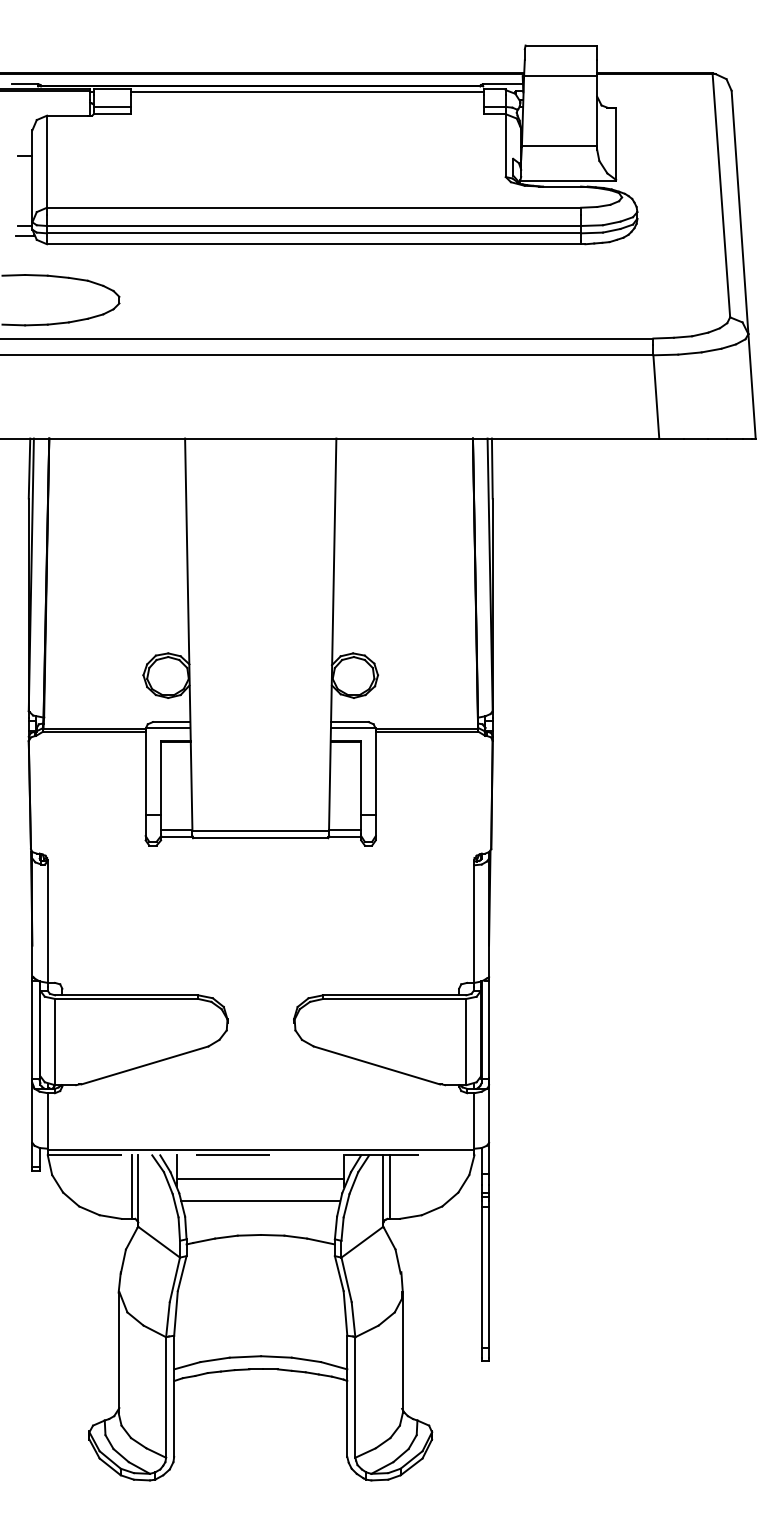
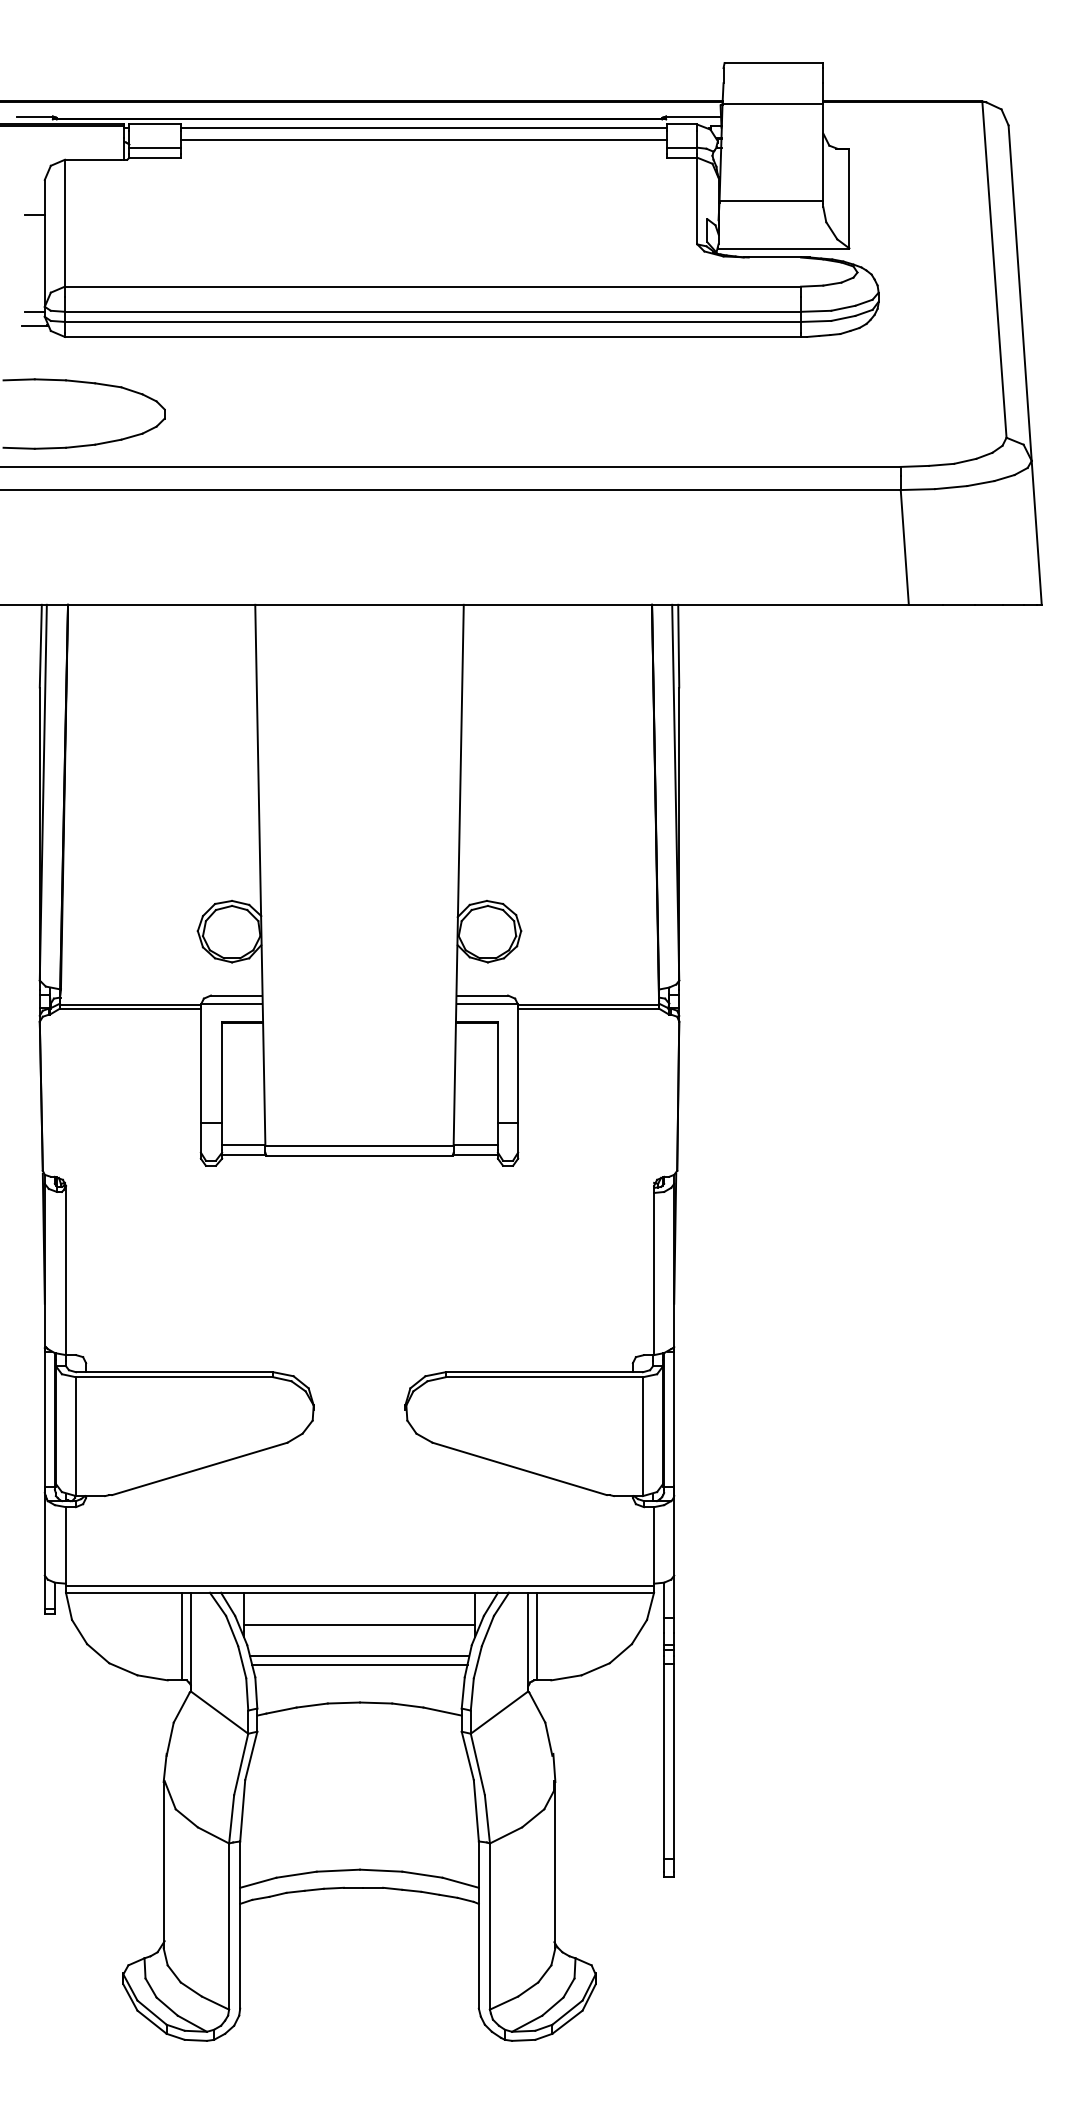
line: (307, 100) -> (423, 139), added
line: (261, 1155) -> (360, 1592), dashed -> solid
line: (260, 1208) -> (359, 1665), added

